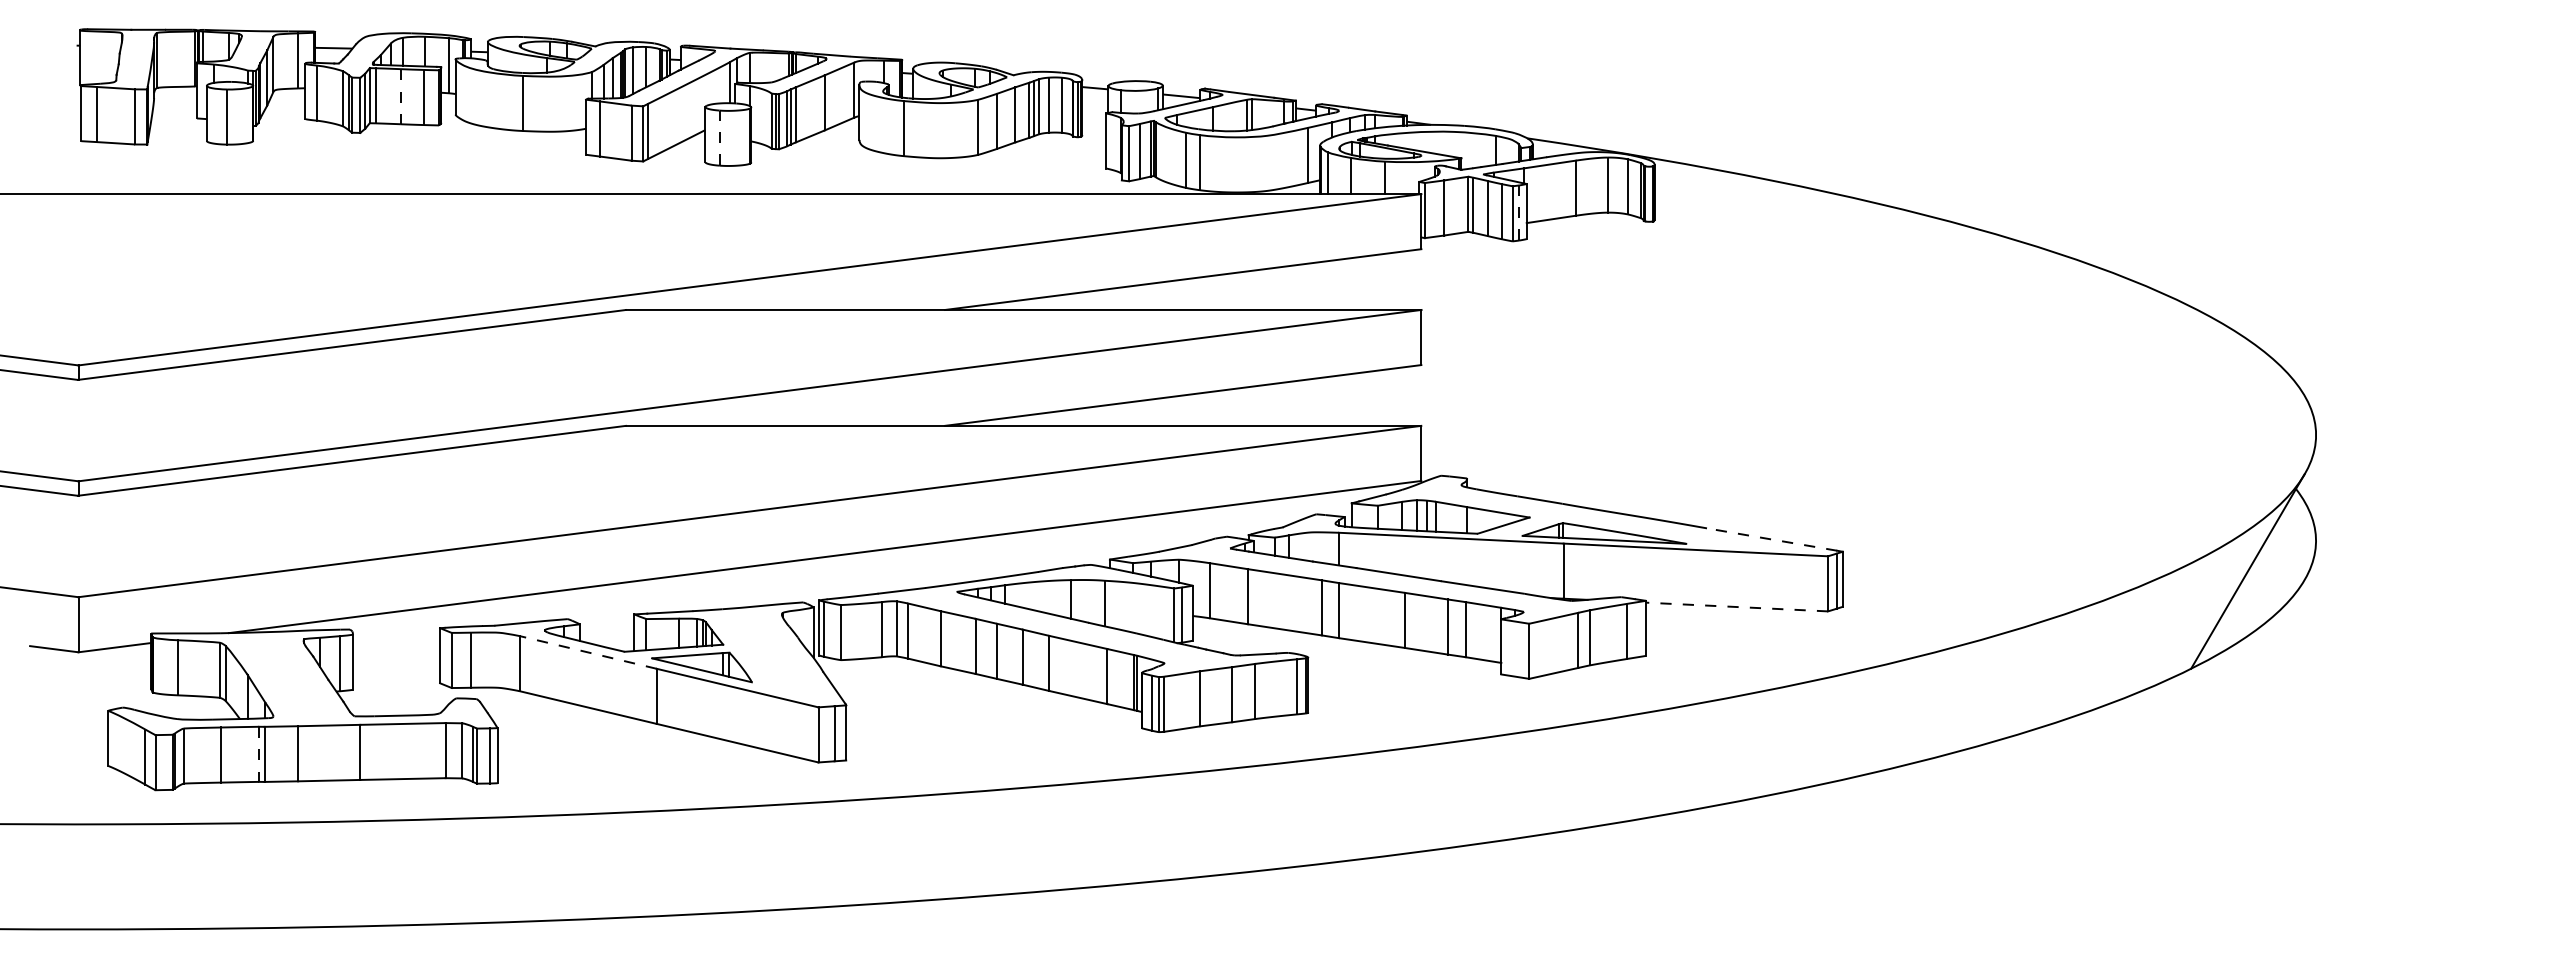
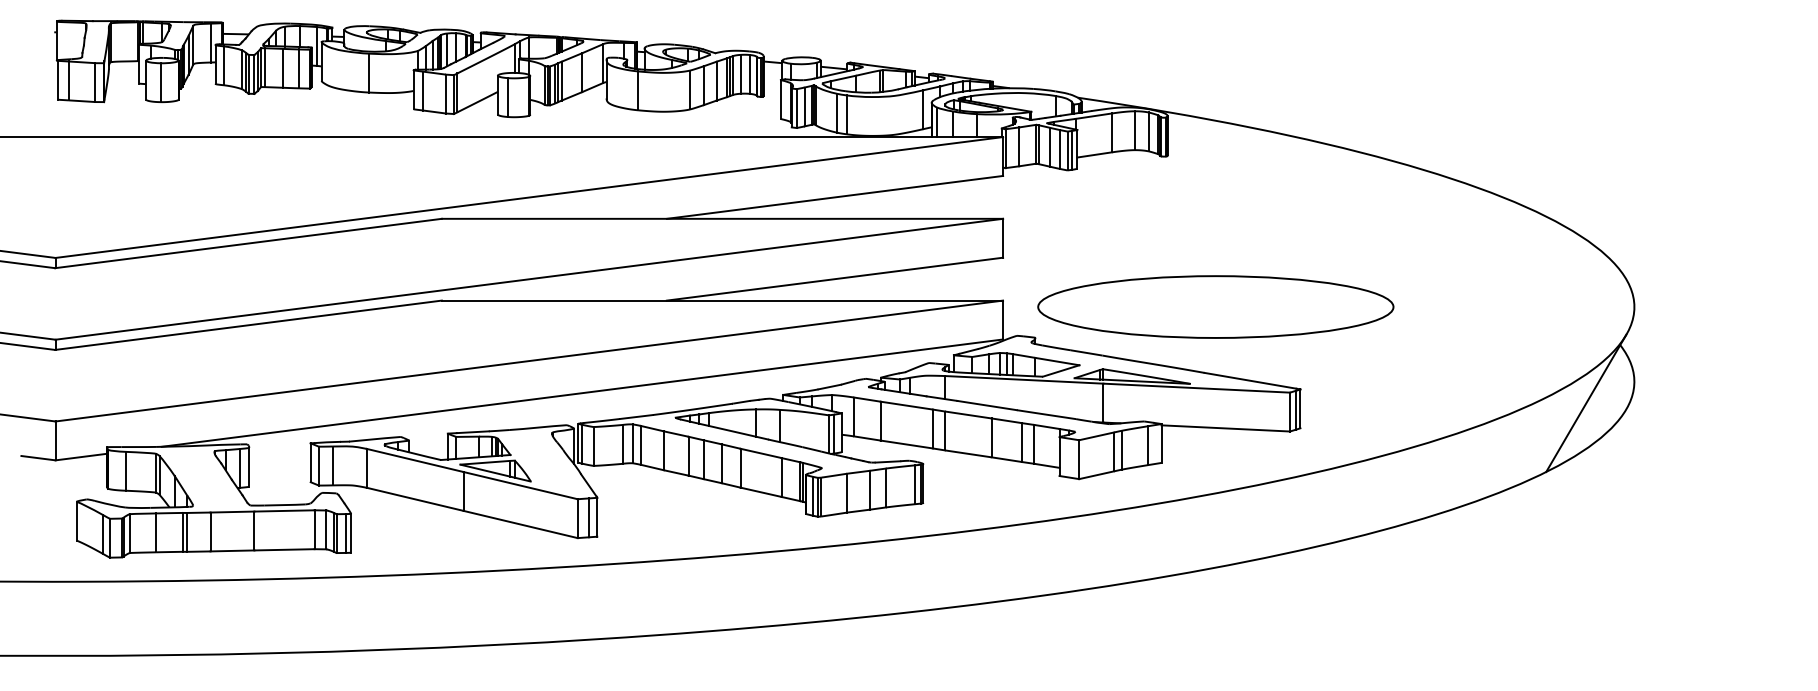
line: (400, 96) -> (282, 68), dashed -> solid
line: (719, 138) -> (507, 97), dashed -> solid
line: (1519, 212) -> (1072, 150), dashed -> solid
part: (1722, 434) -> (1215, 306), added
line: (1771, 539) -> (1250, 380), dashed -> solid
line: (1736, 607) -> (1225, 428), dashed -> solid
line: (588, 652) -> (415, 460), dashed -> solid
line: (259, 754) -> (183, 532), dashed -> solid

